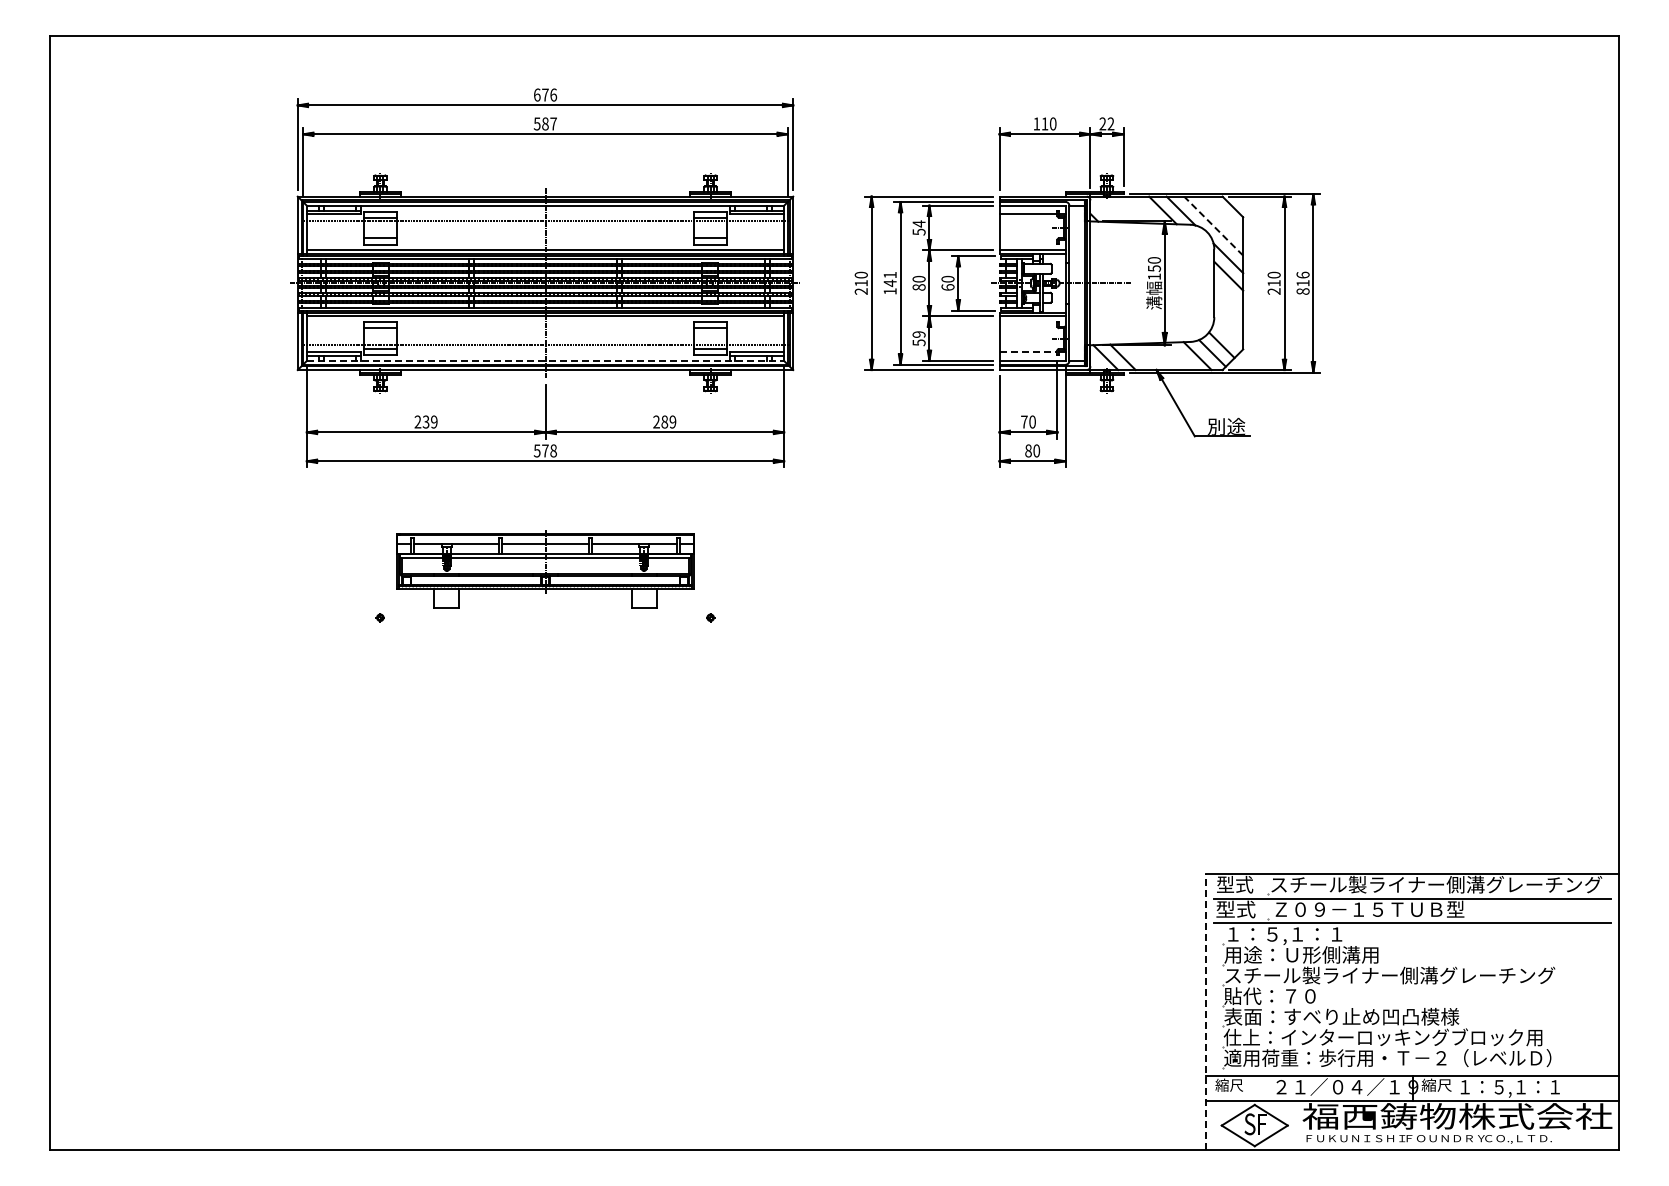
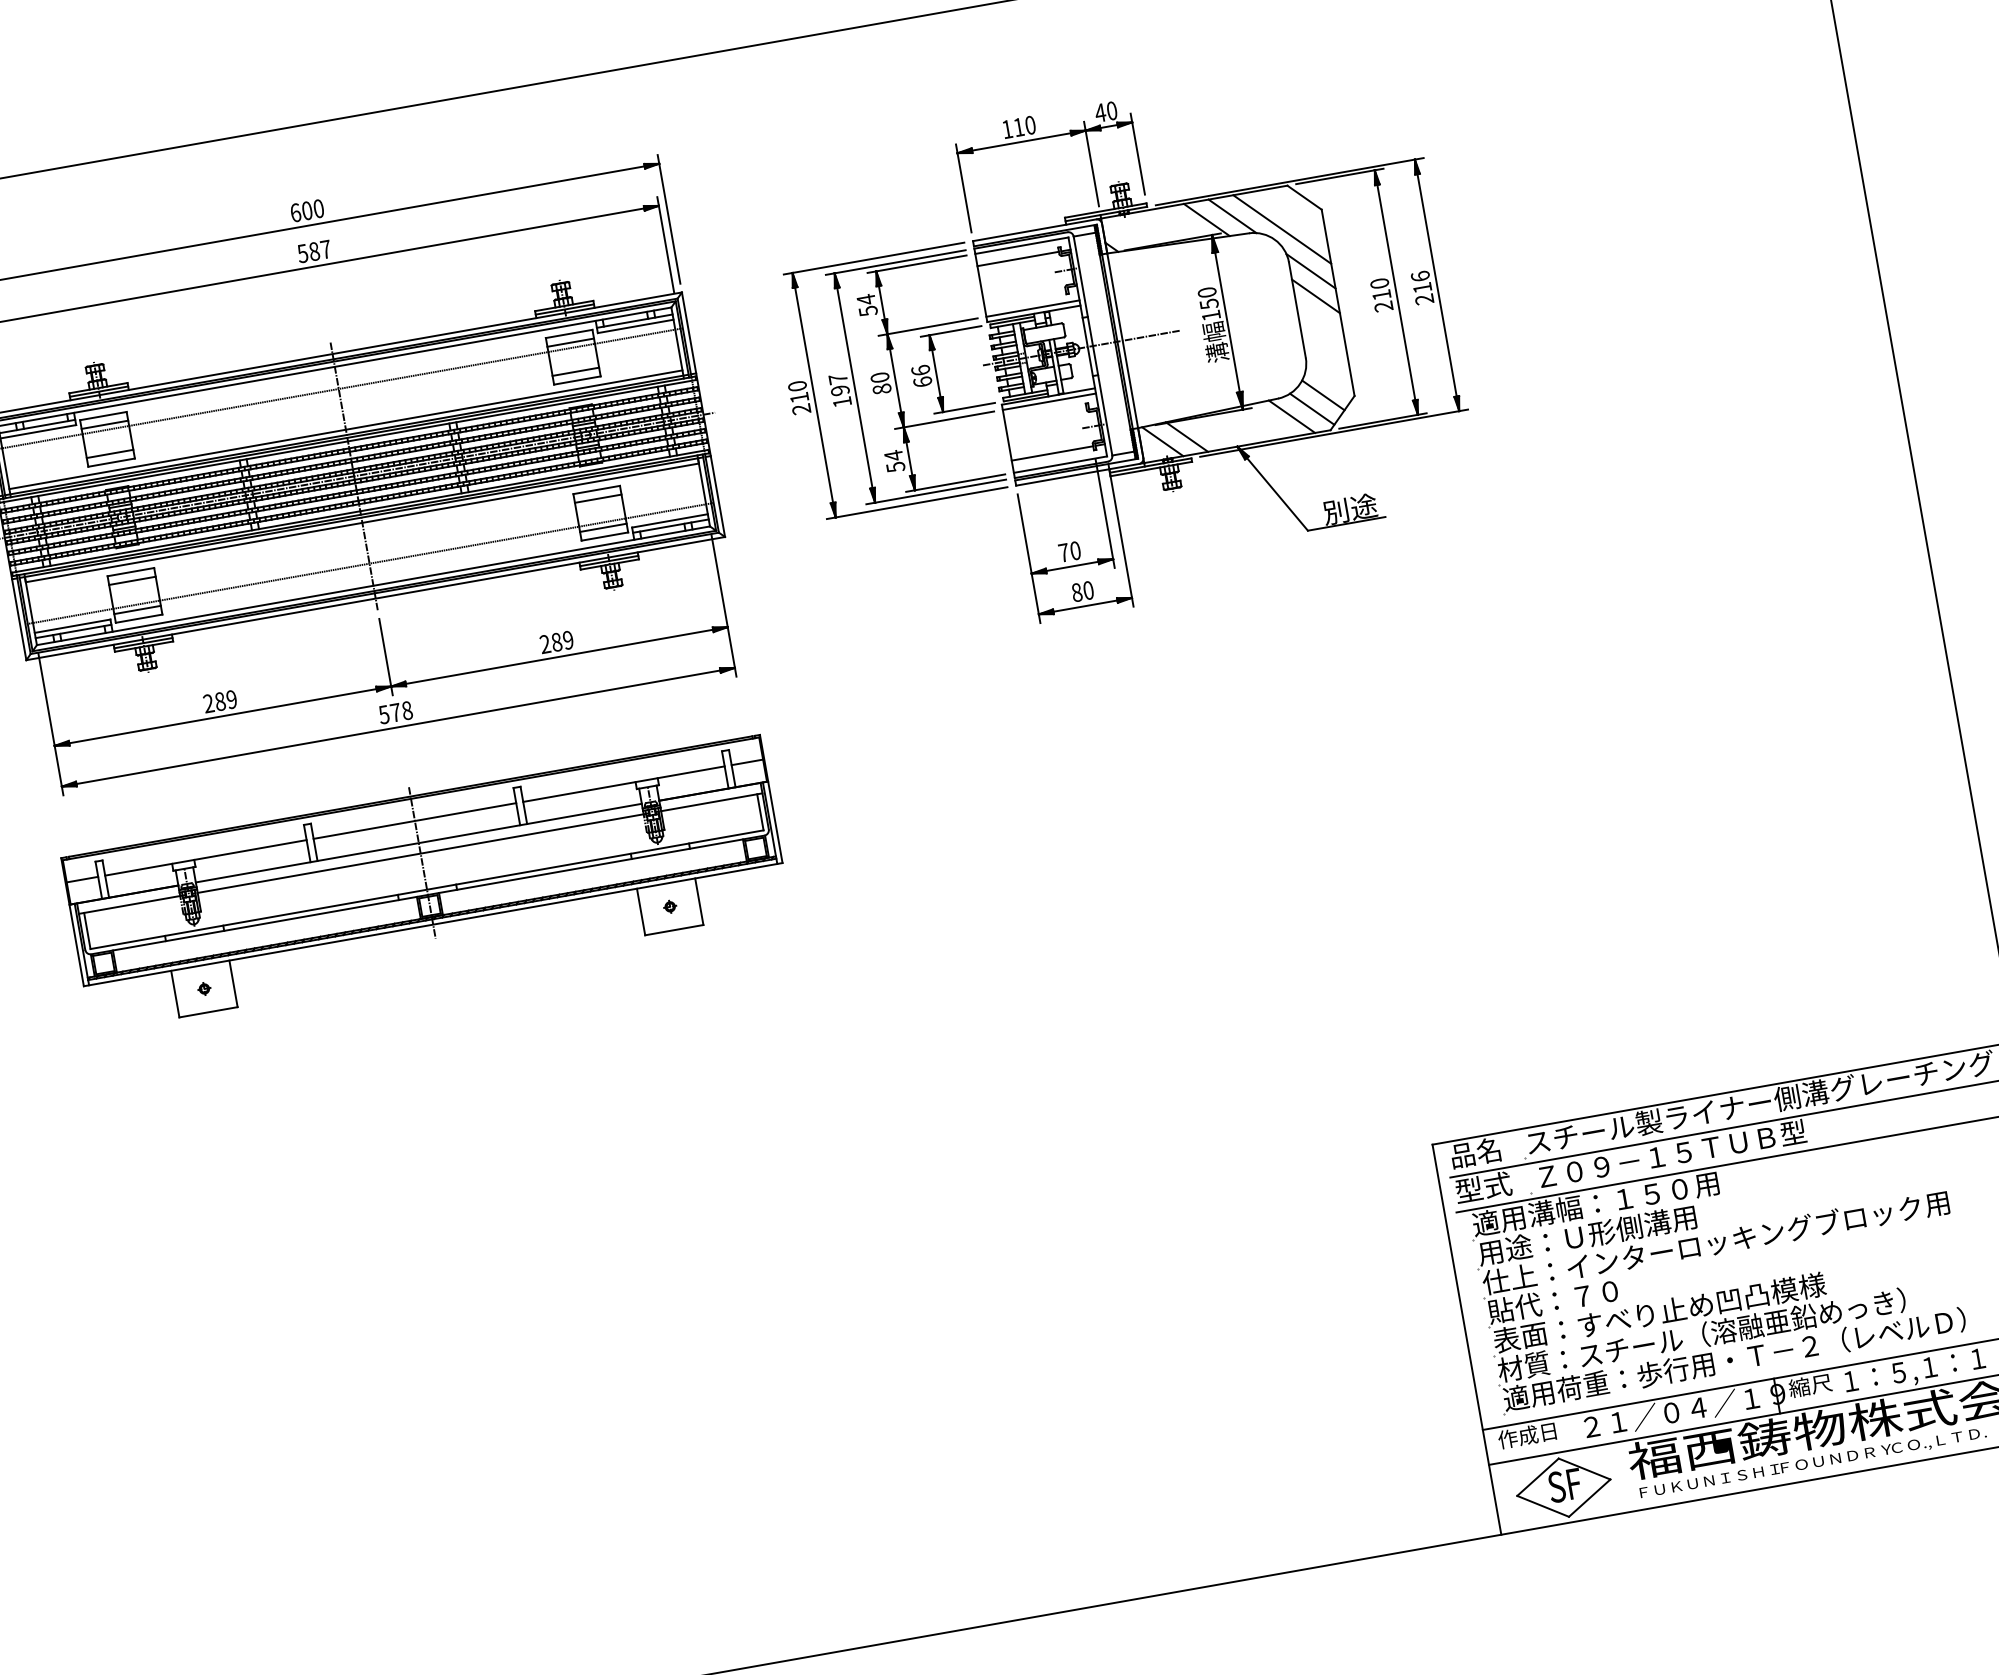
text: (549, 94) -> (312, 209), 676 -> 600
text: (1106, 123) -> (1105, 111), 22 -> 40
line: (1213, 226) -> (1282, 230), dashed -> solid
text: (947, 278) -> (919, 369), 60 -> 66
text: (889, 279) -> (838, 385), 141 -> 197
text: (1302, 291) -> (1423, 299), 816 -> 216
text: (918, 334) -> (892, 455), 59 -> 54
line: (1028, 352) -> (1052, 453), dashed -> solid
line: (545, 360) -> (373, 585), dashed -> solid
text: (425, 421) -> (219, 700), 239 -> 289
part: (545, 569) -> (425, 879), size x1.67
text: (1235, 884) -> (1476, 1152), 型式 -> 品名
text: (1310, 934) -> (1594, 1204), １：５,１：１ -> 適用溝幅：１５０用
text: (1389, 975) -> (1716, 1242), スチール製ライナー側溝グレーチング -> 仕上：インターロッキングブロック用
line: (1206, 1011) -> (1467, 1338), dashed -> solid
text: (1382, 1037) -> (1722, 1331), 仕上：インターロッキングブロック用 -> 材質：スチール（溶融亜鉛めっき）
text: (1235, 1084) -> (1526, 1434), 縮尺 -> 作成日

